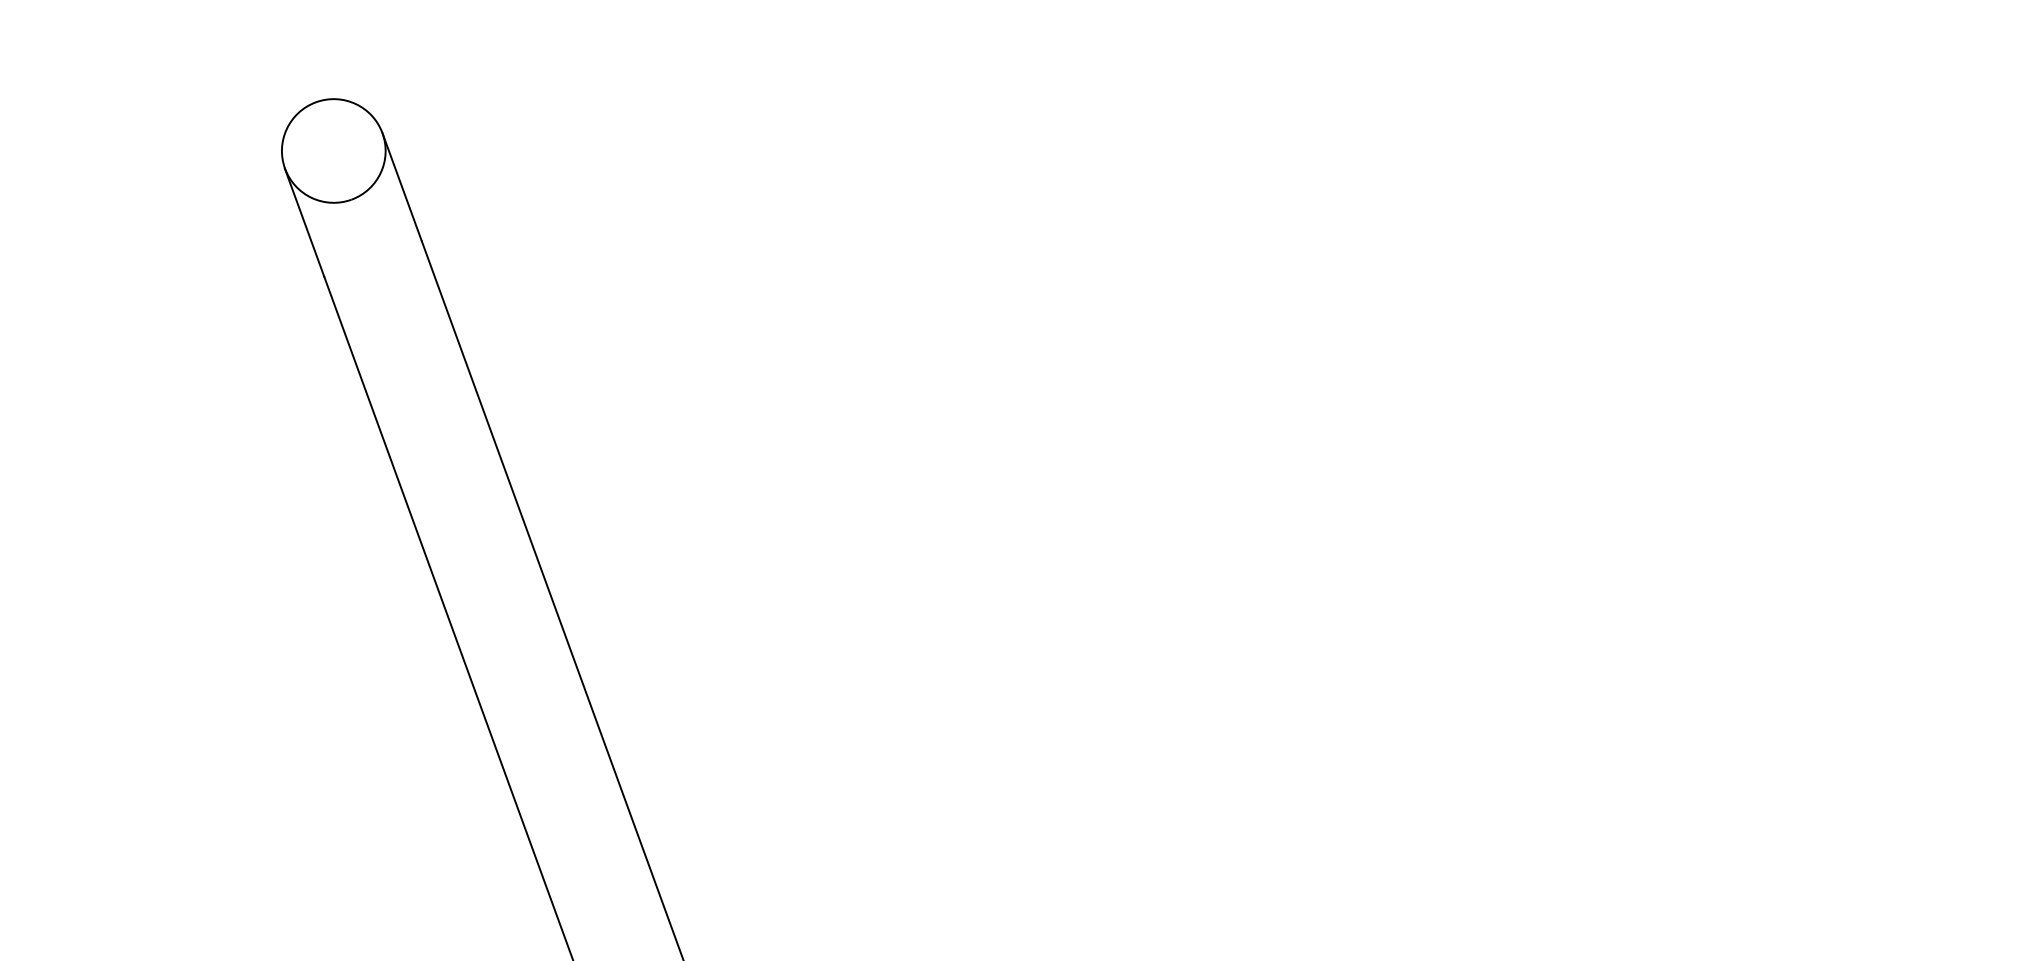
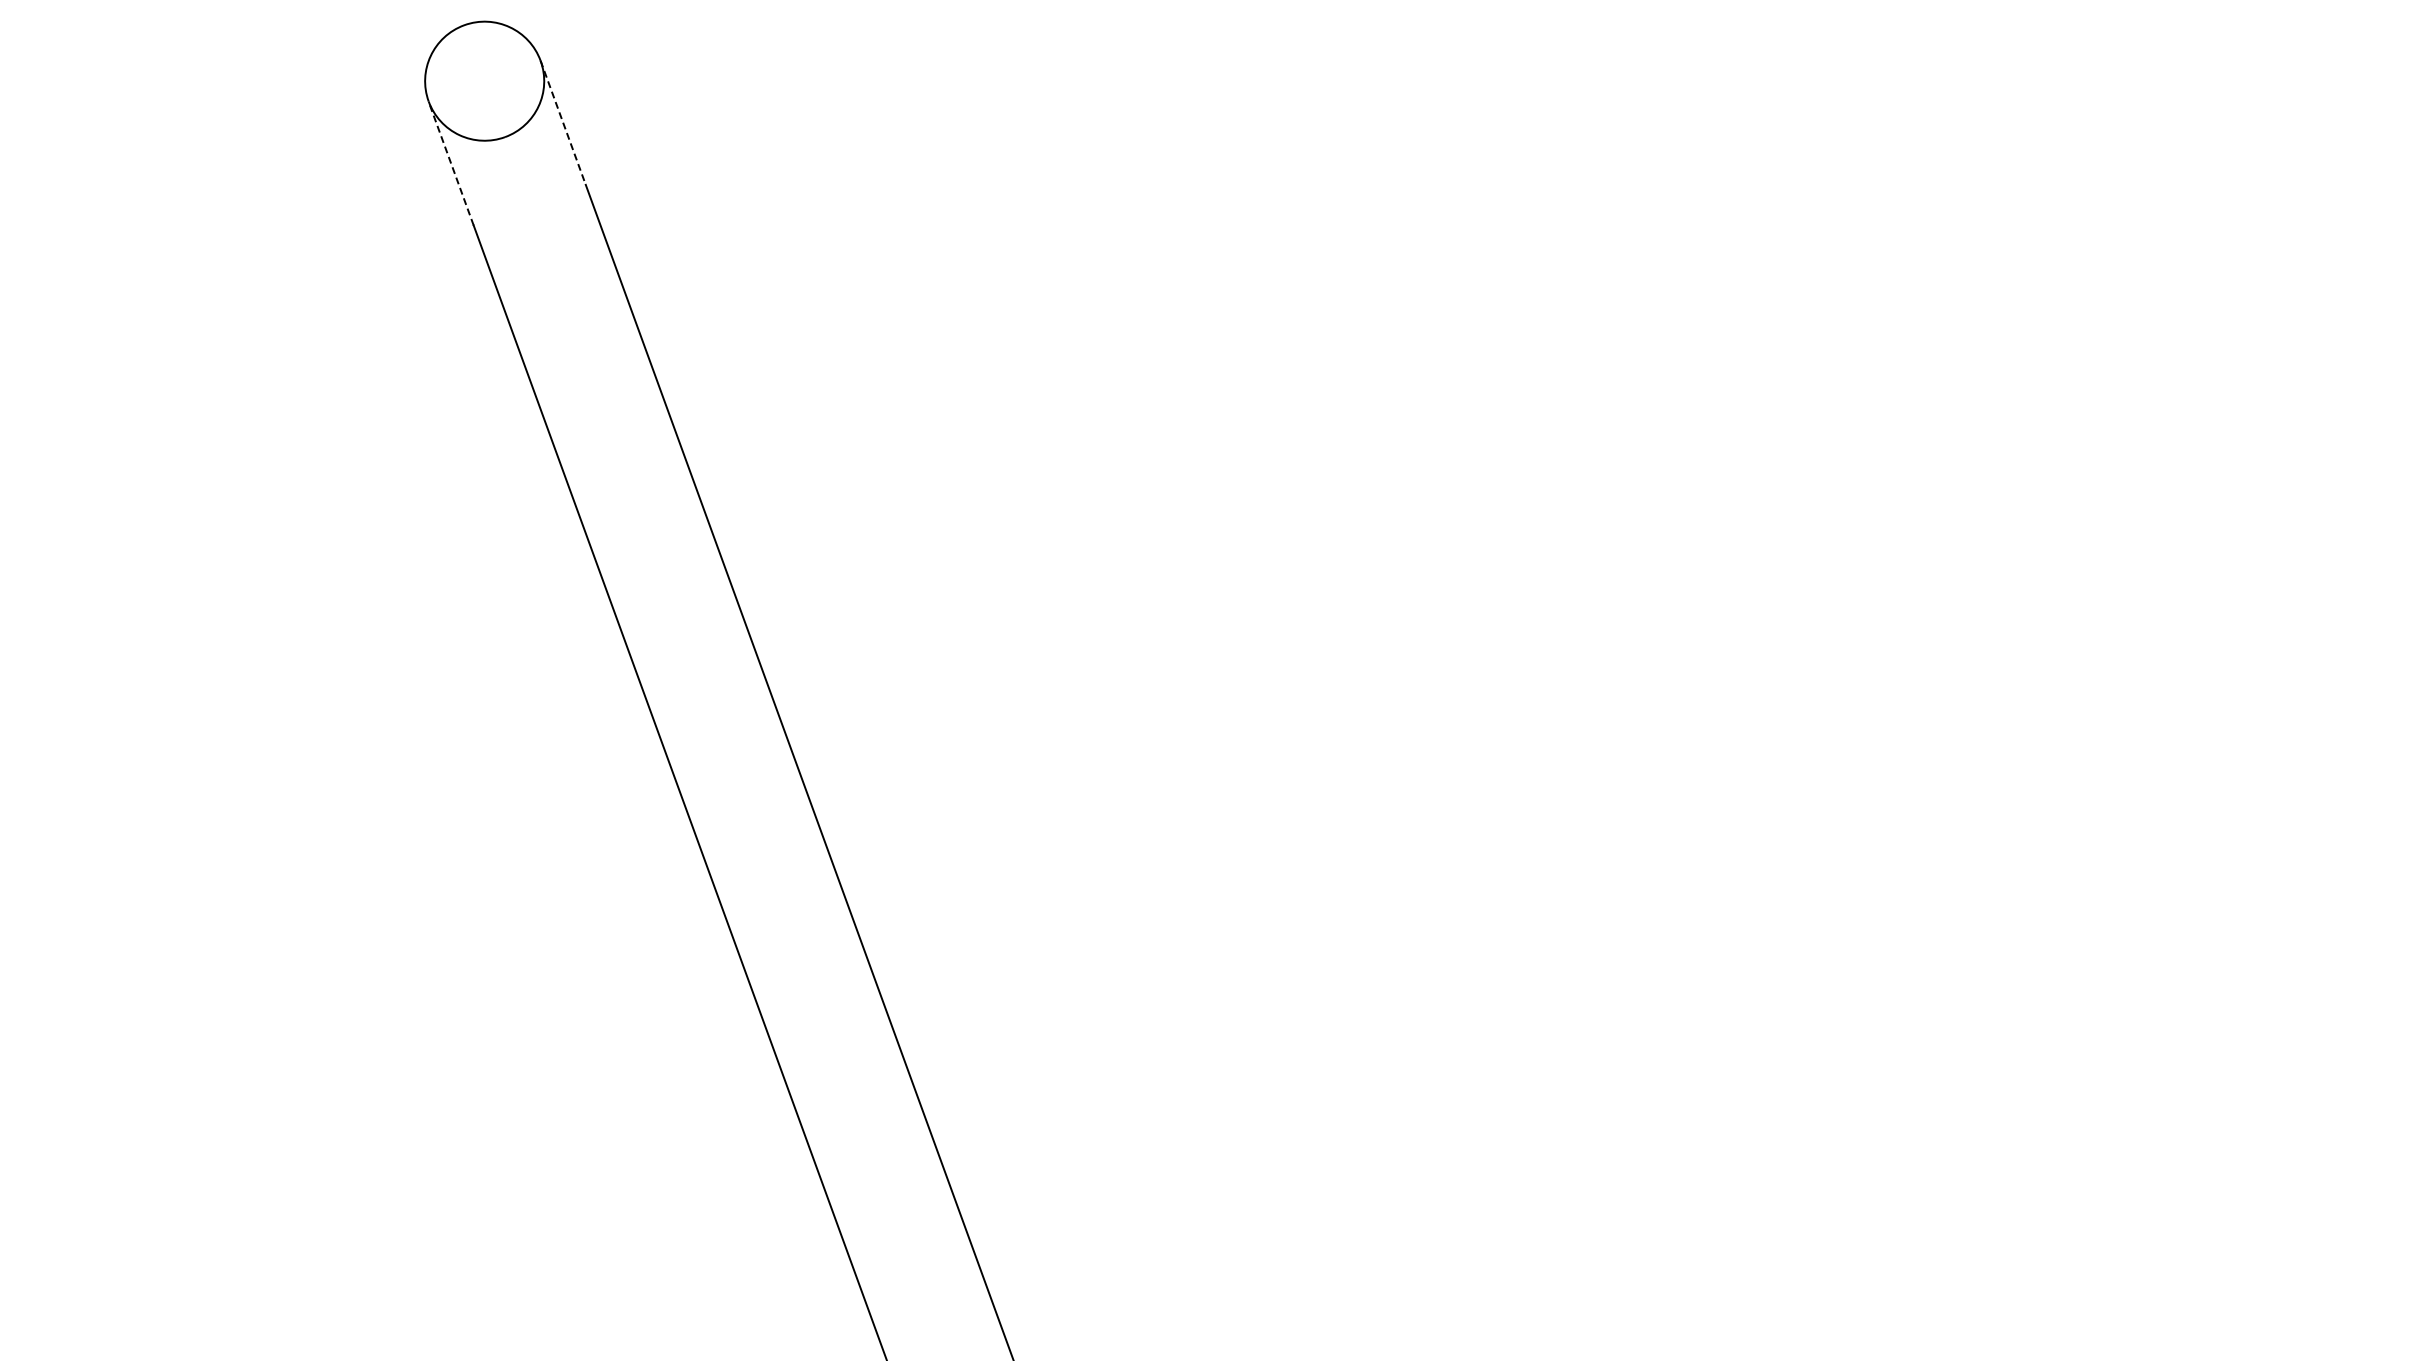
line: (402, 187) -> (563, 123), solid -> dashed
line: (304, 222) -> (450, 163), solid -> dashed

